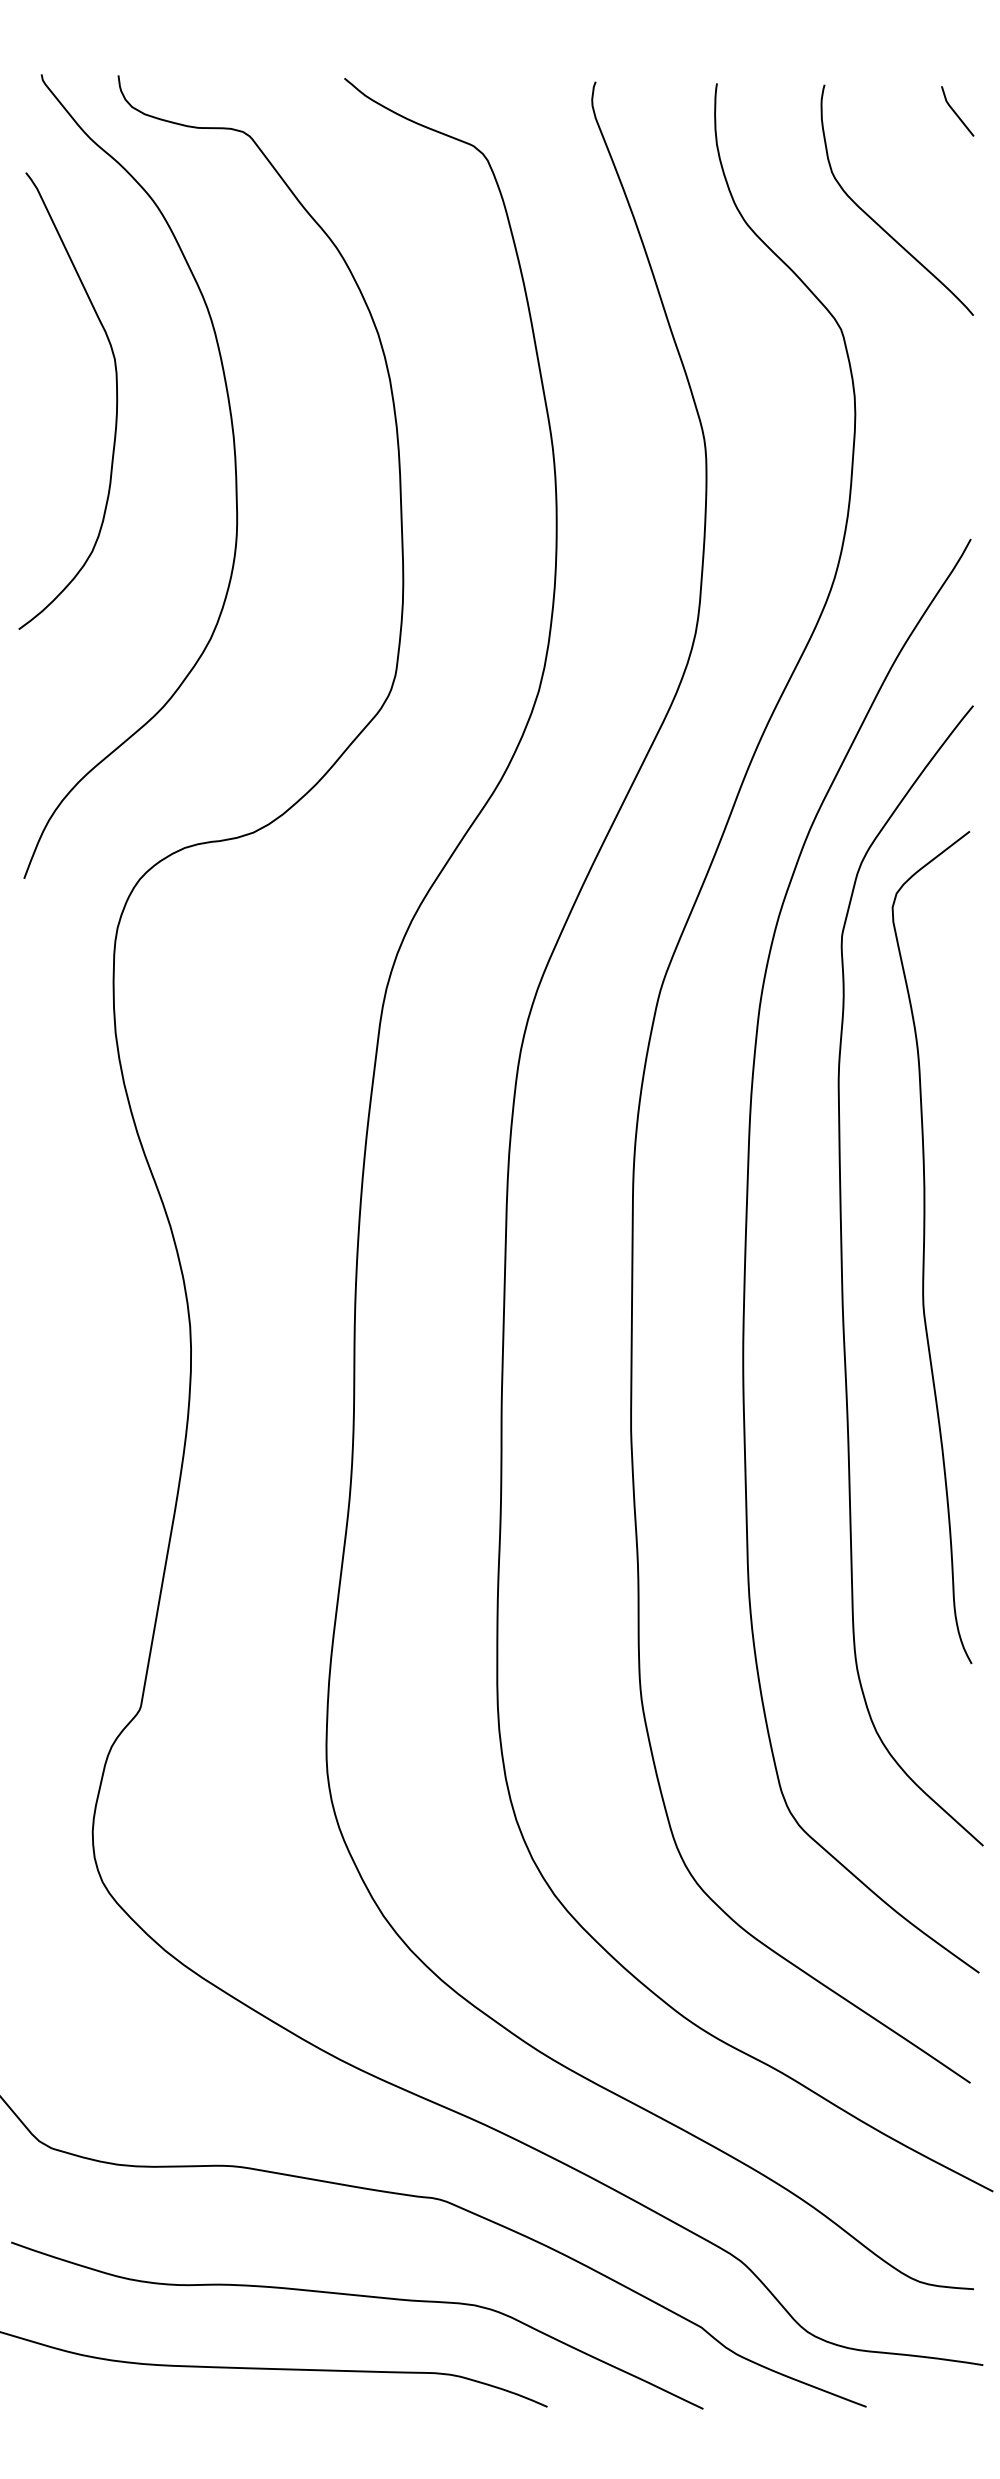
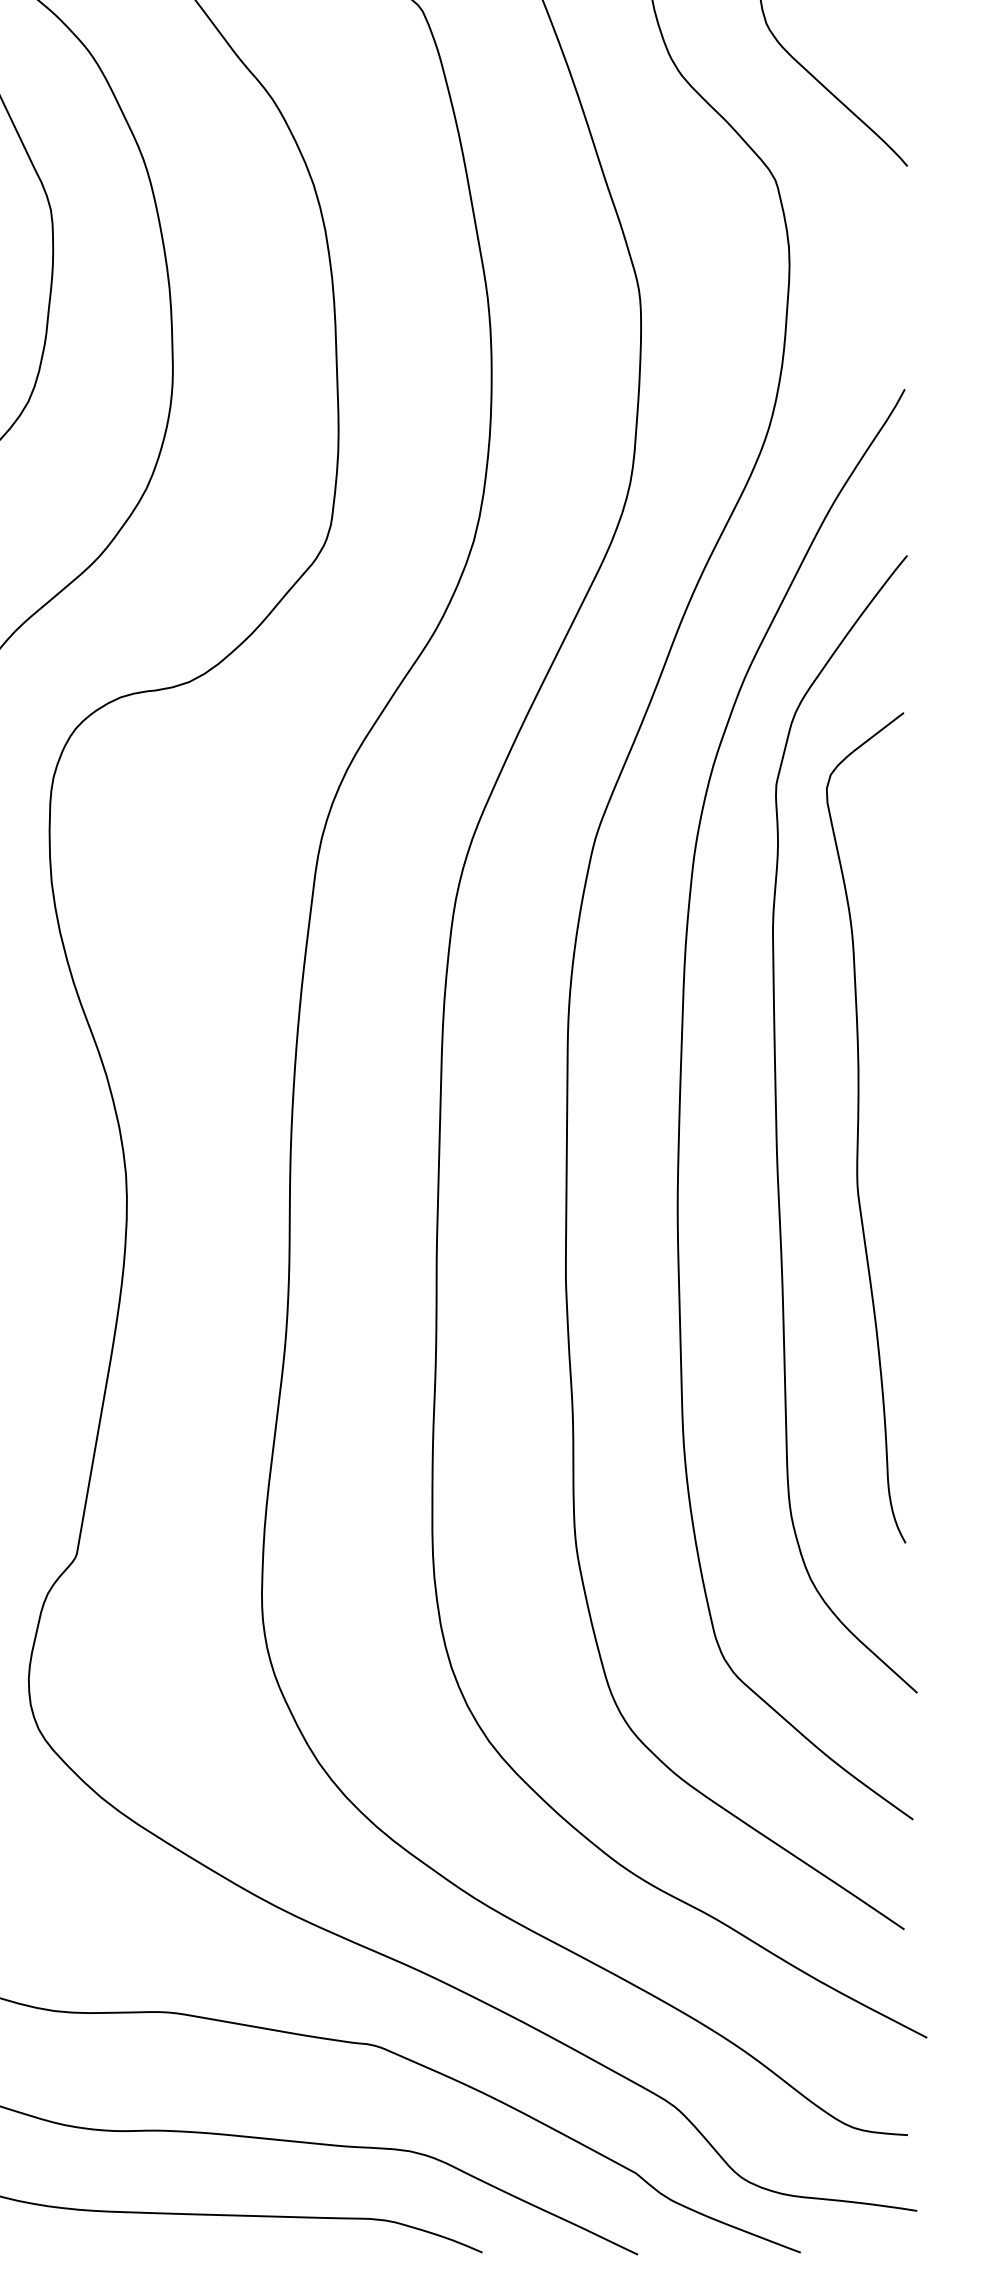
curve: (924, 1247) -> (858, 1127), moved

